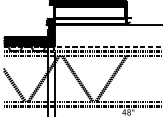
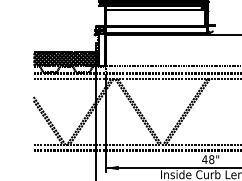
hatch: (51, 34) -> (101, 49), removed

